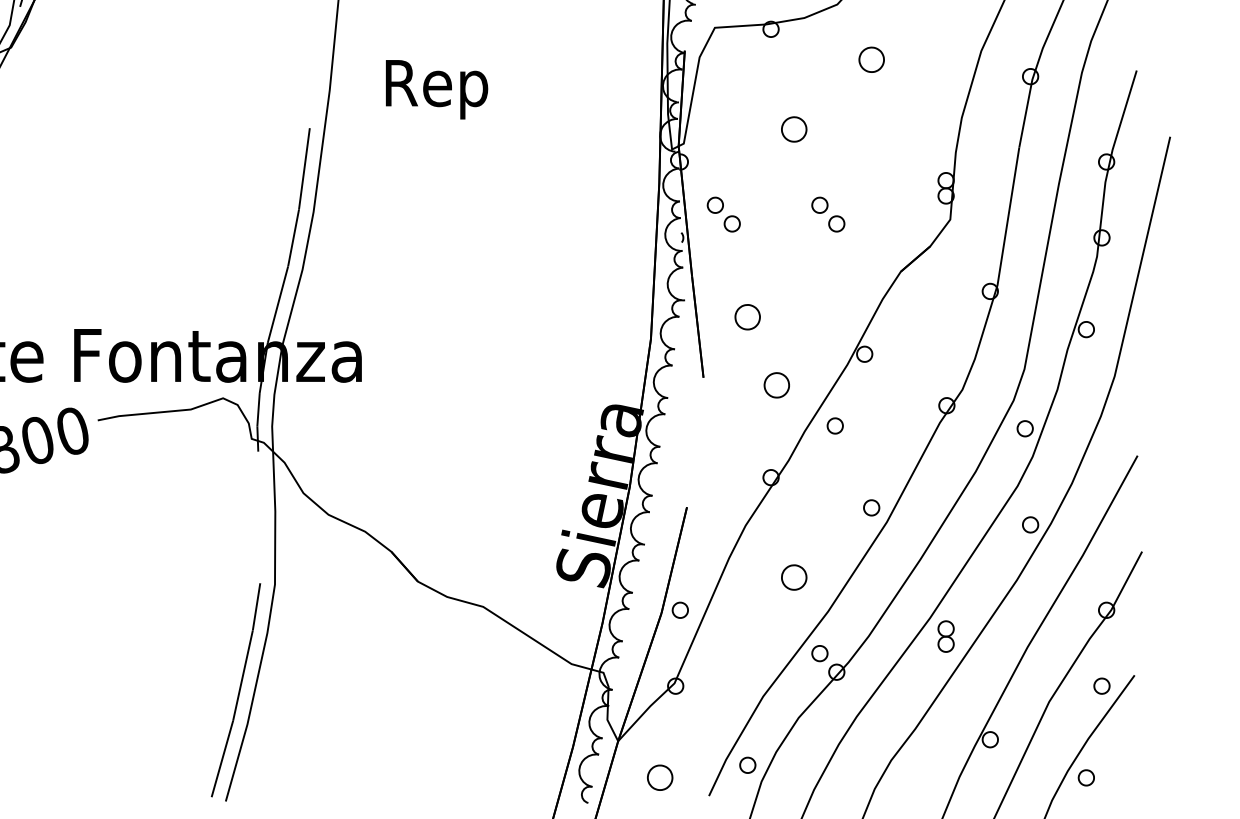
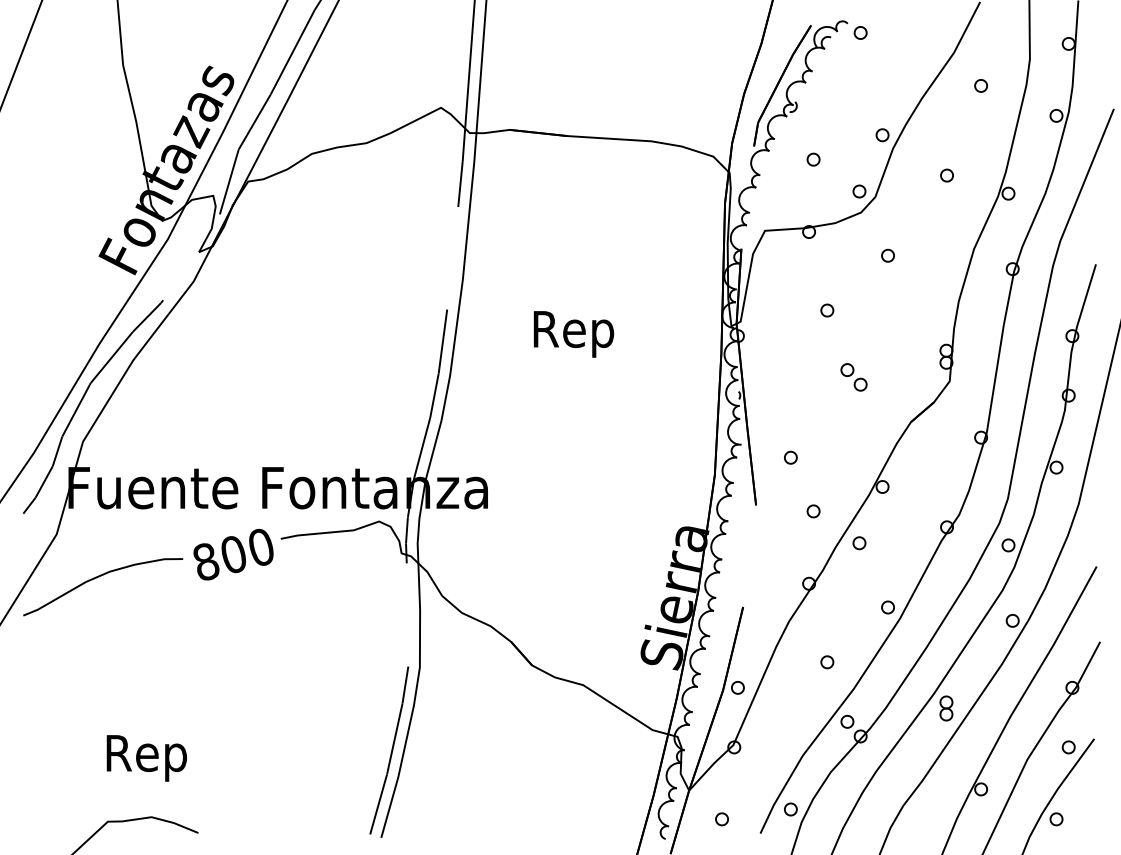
part: (870, 59) -> (887, 255), size x0.62
text: (437, 89) -> (574, 334), moved
part: (794, 129) -> (827, 310), size x0.62
part: (723, 214) -> (771, 377), removed
part: (747, 316) -> (790, 457), size x0.62
part: (776, 385) -> (813, 511), size x0.62
part: (794, 577) -> (827, 662), size x0.62
part: (659, 778) -> (721, 819), size x0.62

